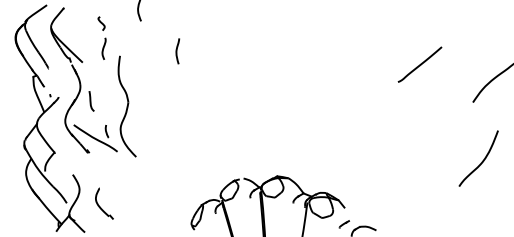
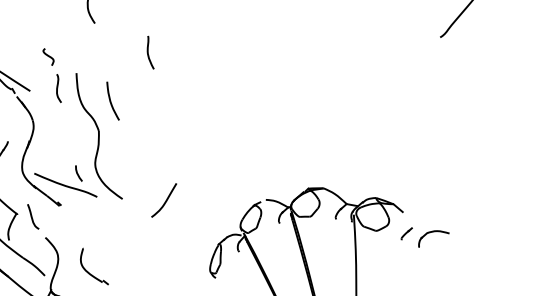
part: (101, 37) -> (52, 74), moved
curve: (142, 81) -> (111, 100), added
curve: (91, 101) -> (33, 217), moved
curve: (168, 163) -> (165, 199), added

